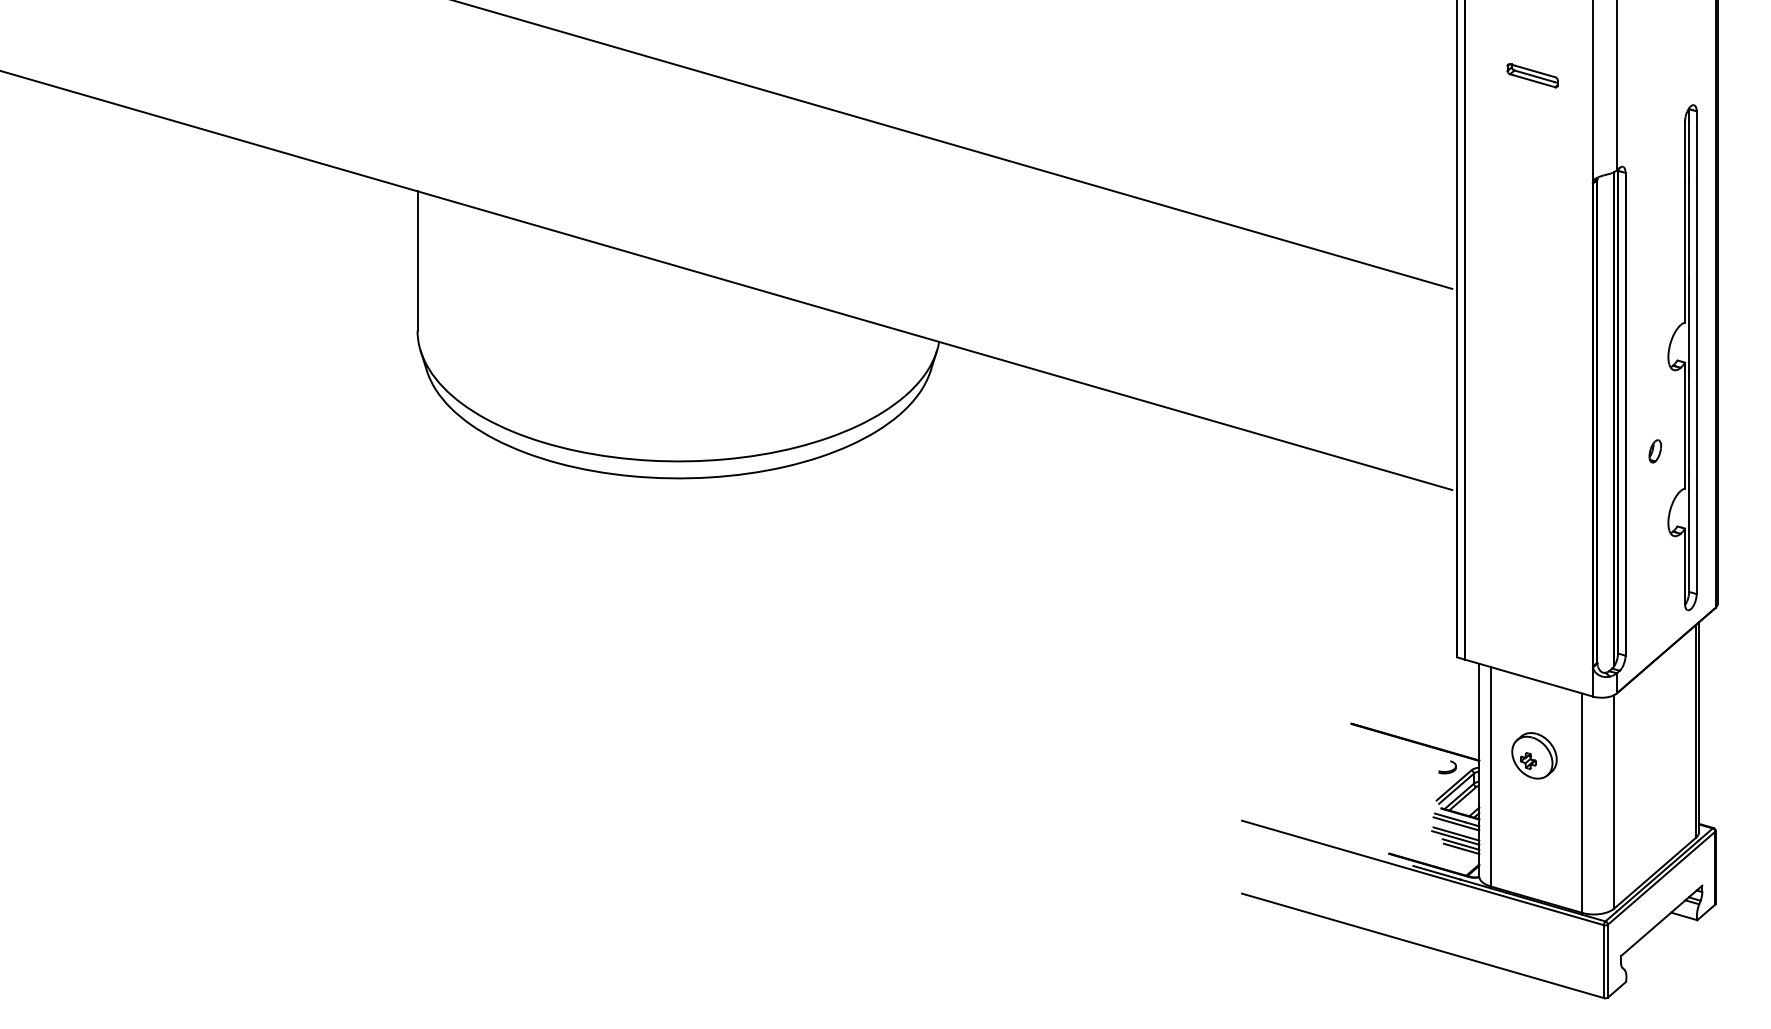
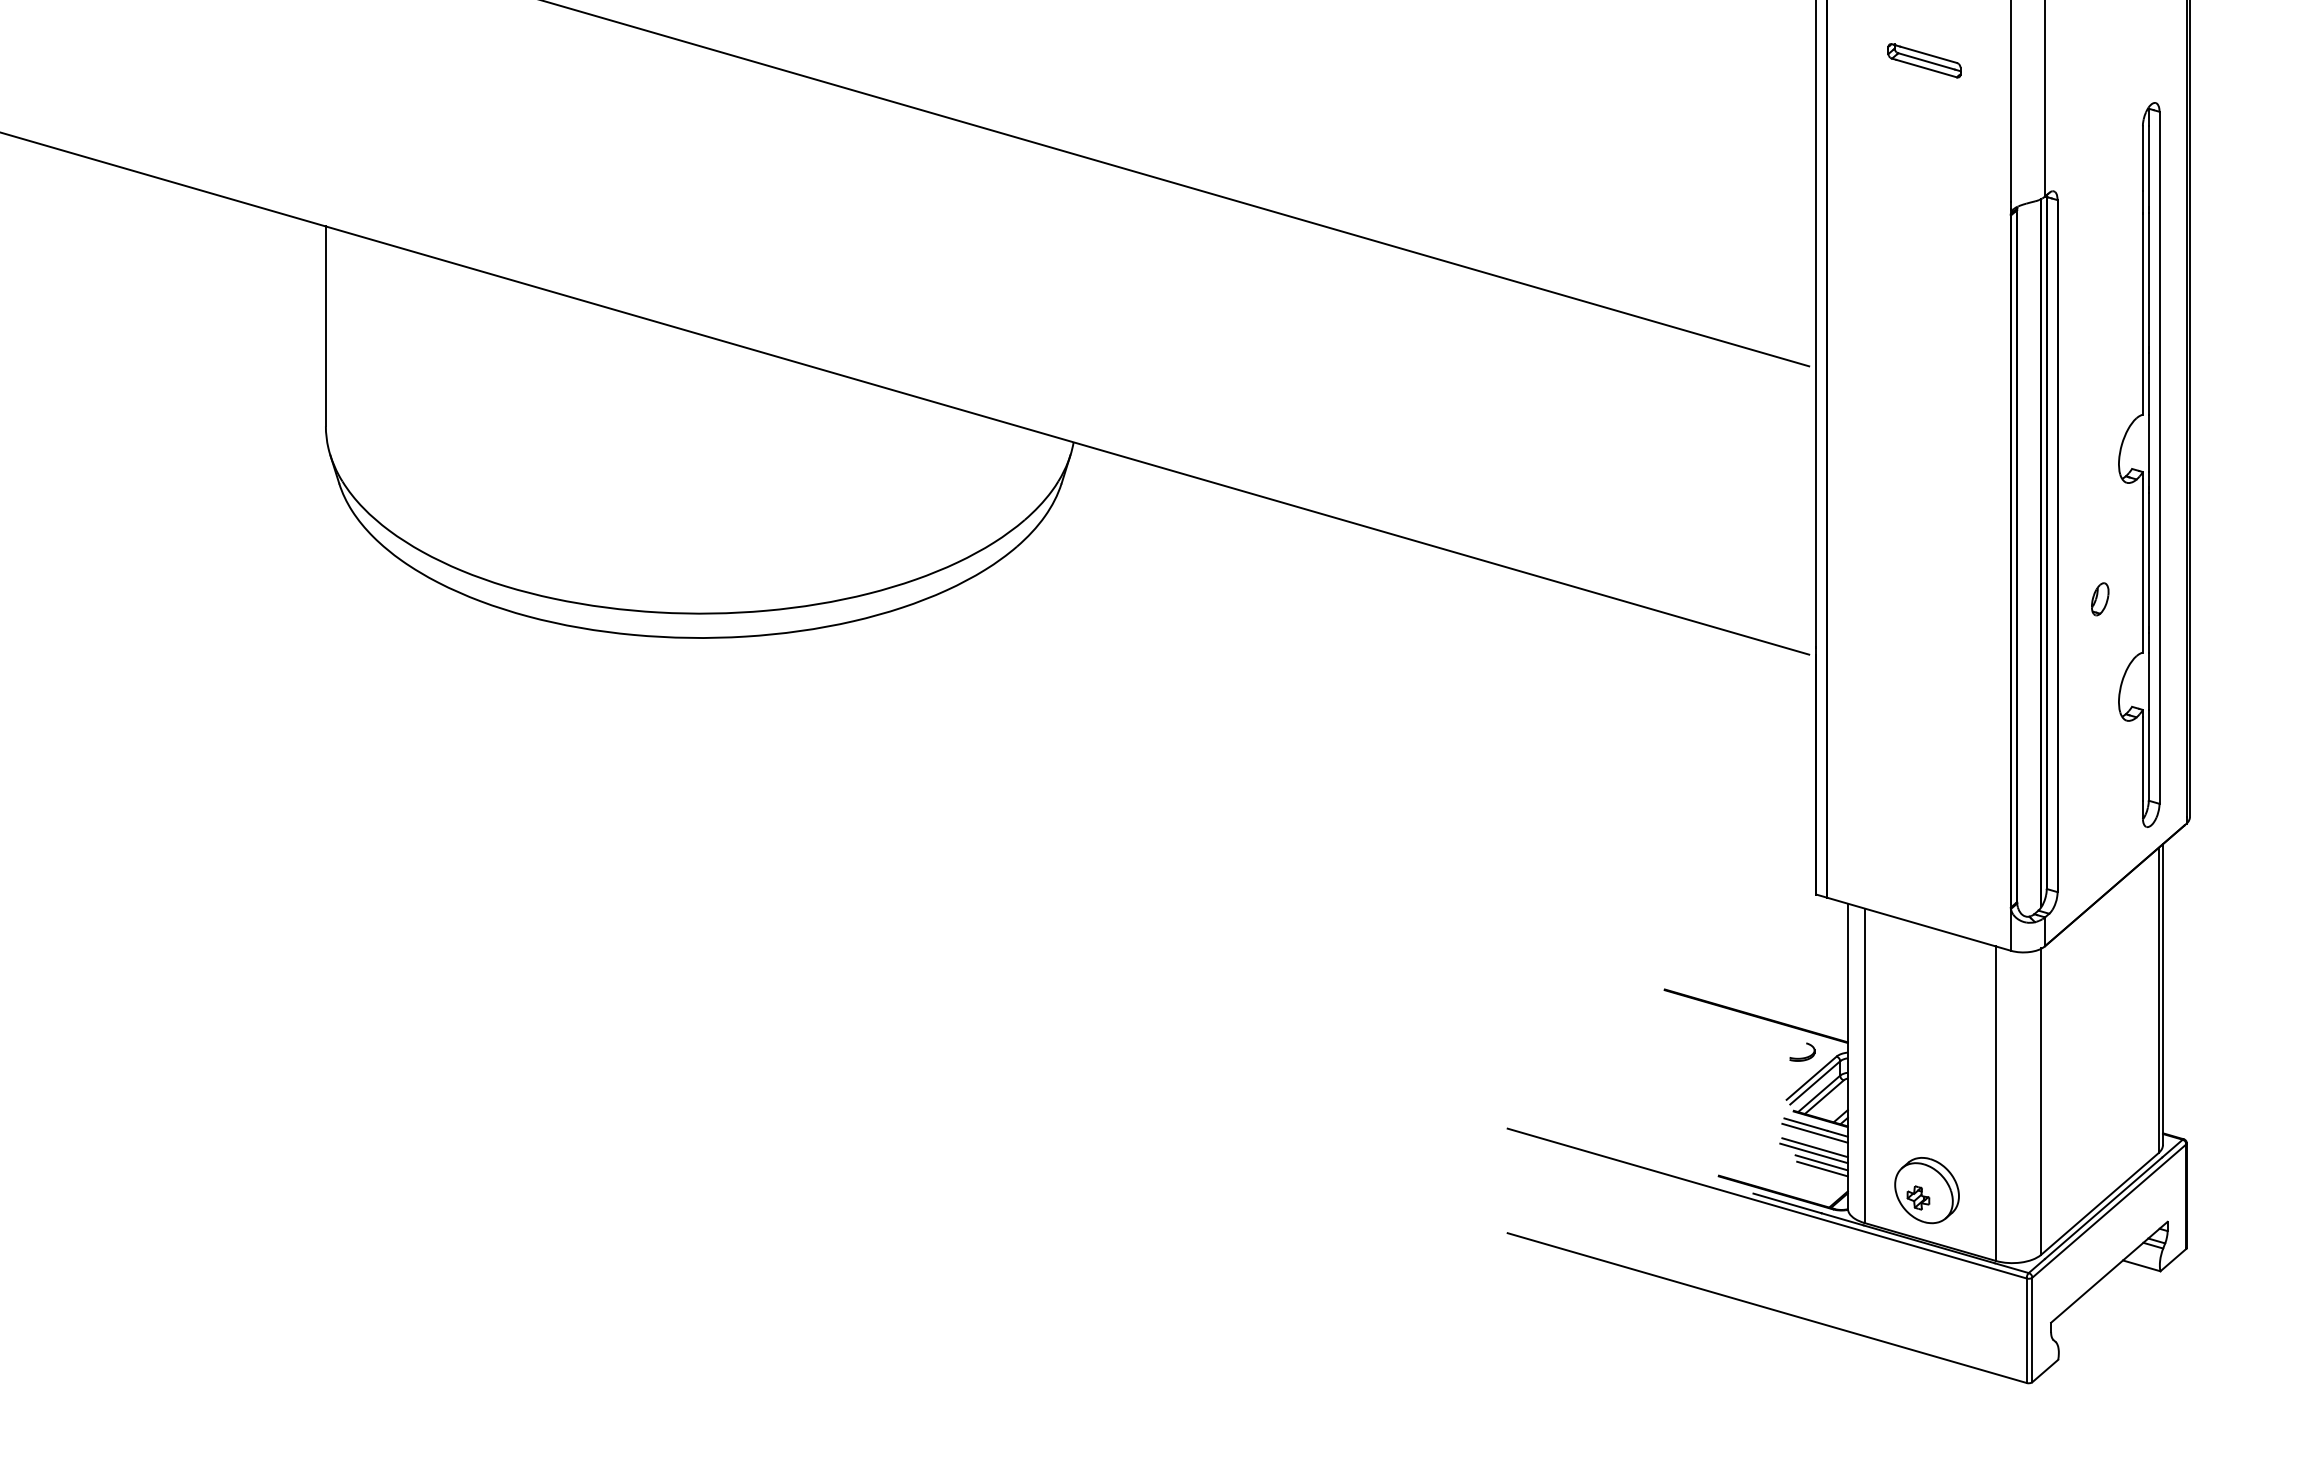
part: (1534, 755) -> (1927, 1190), moved

